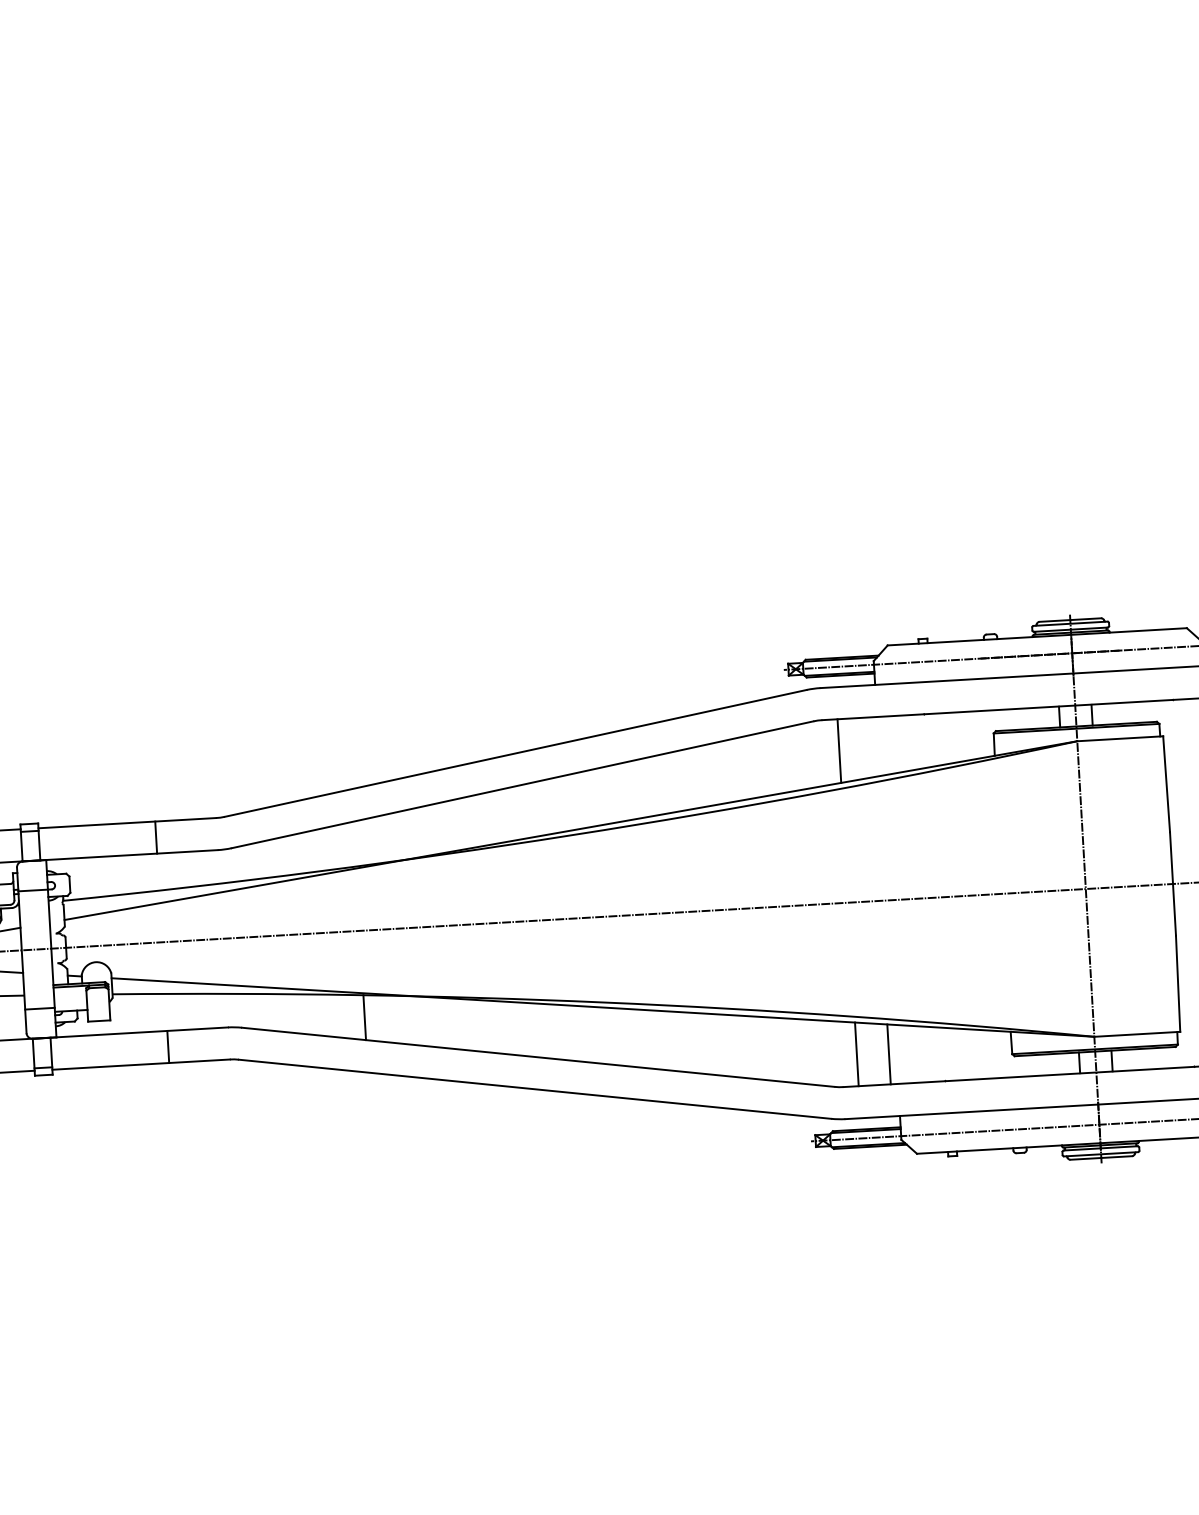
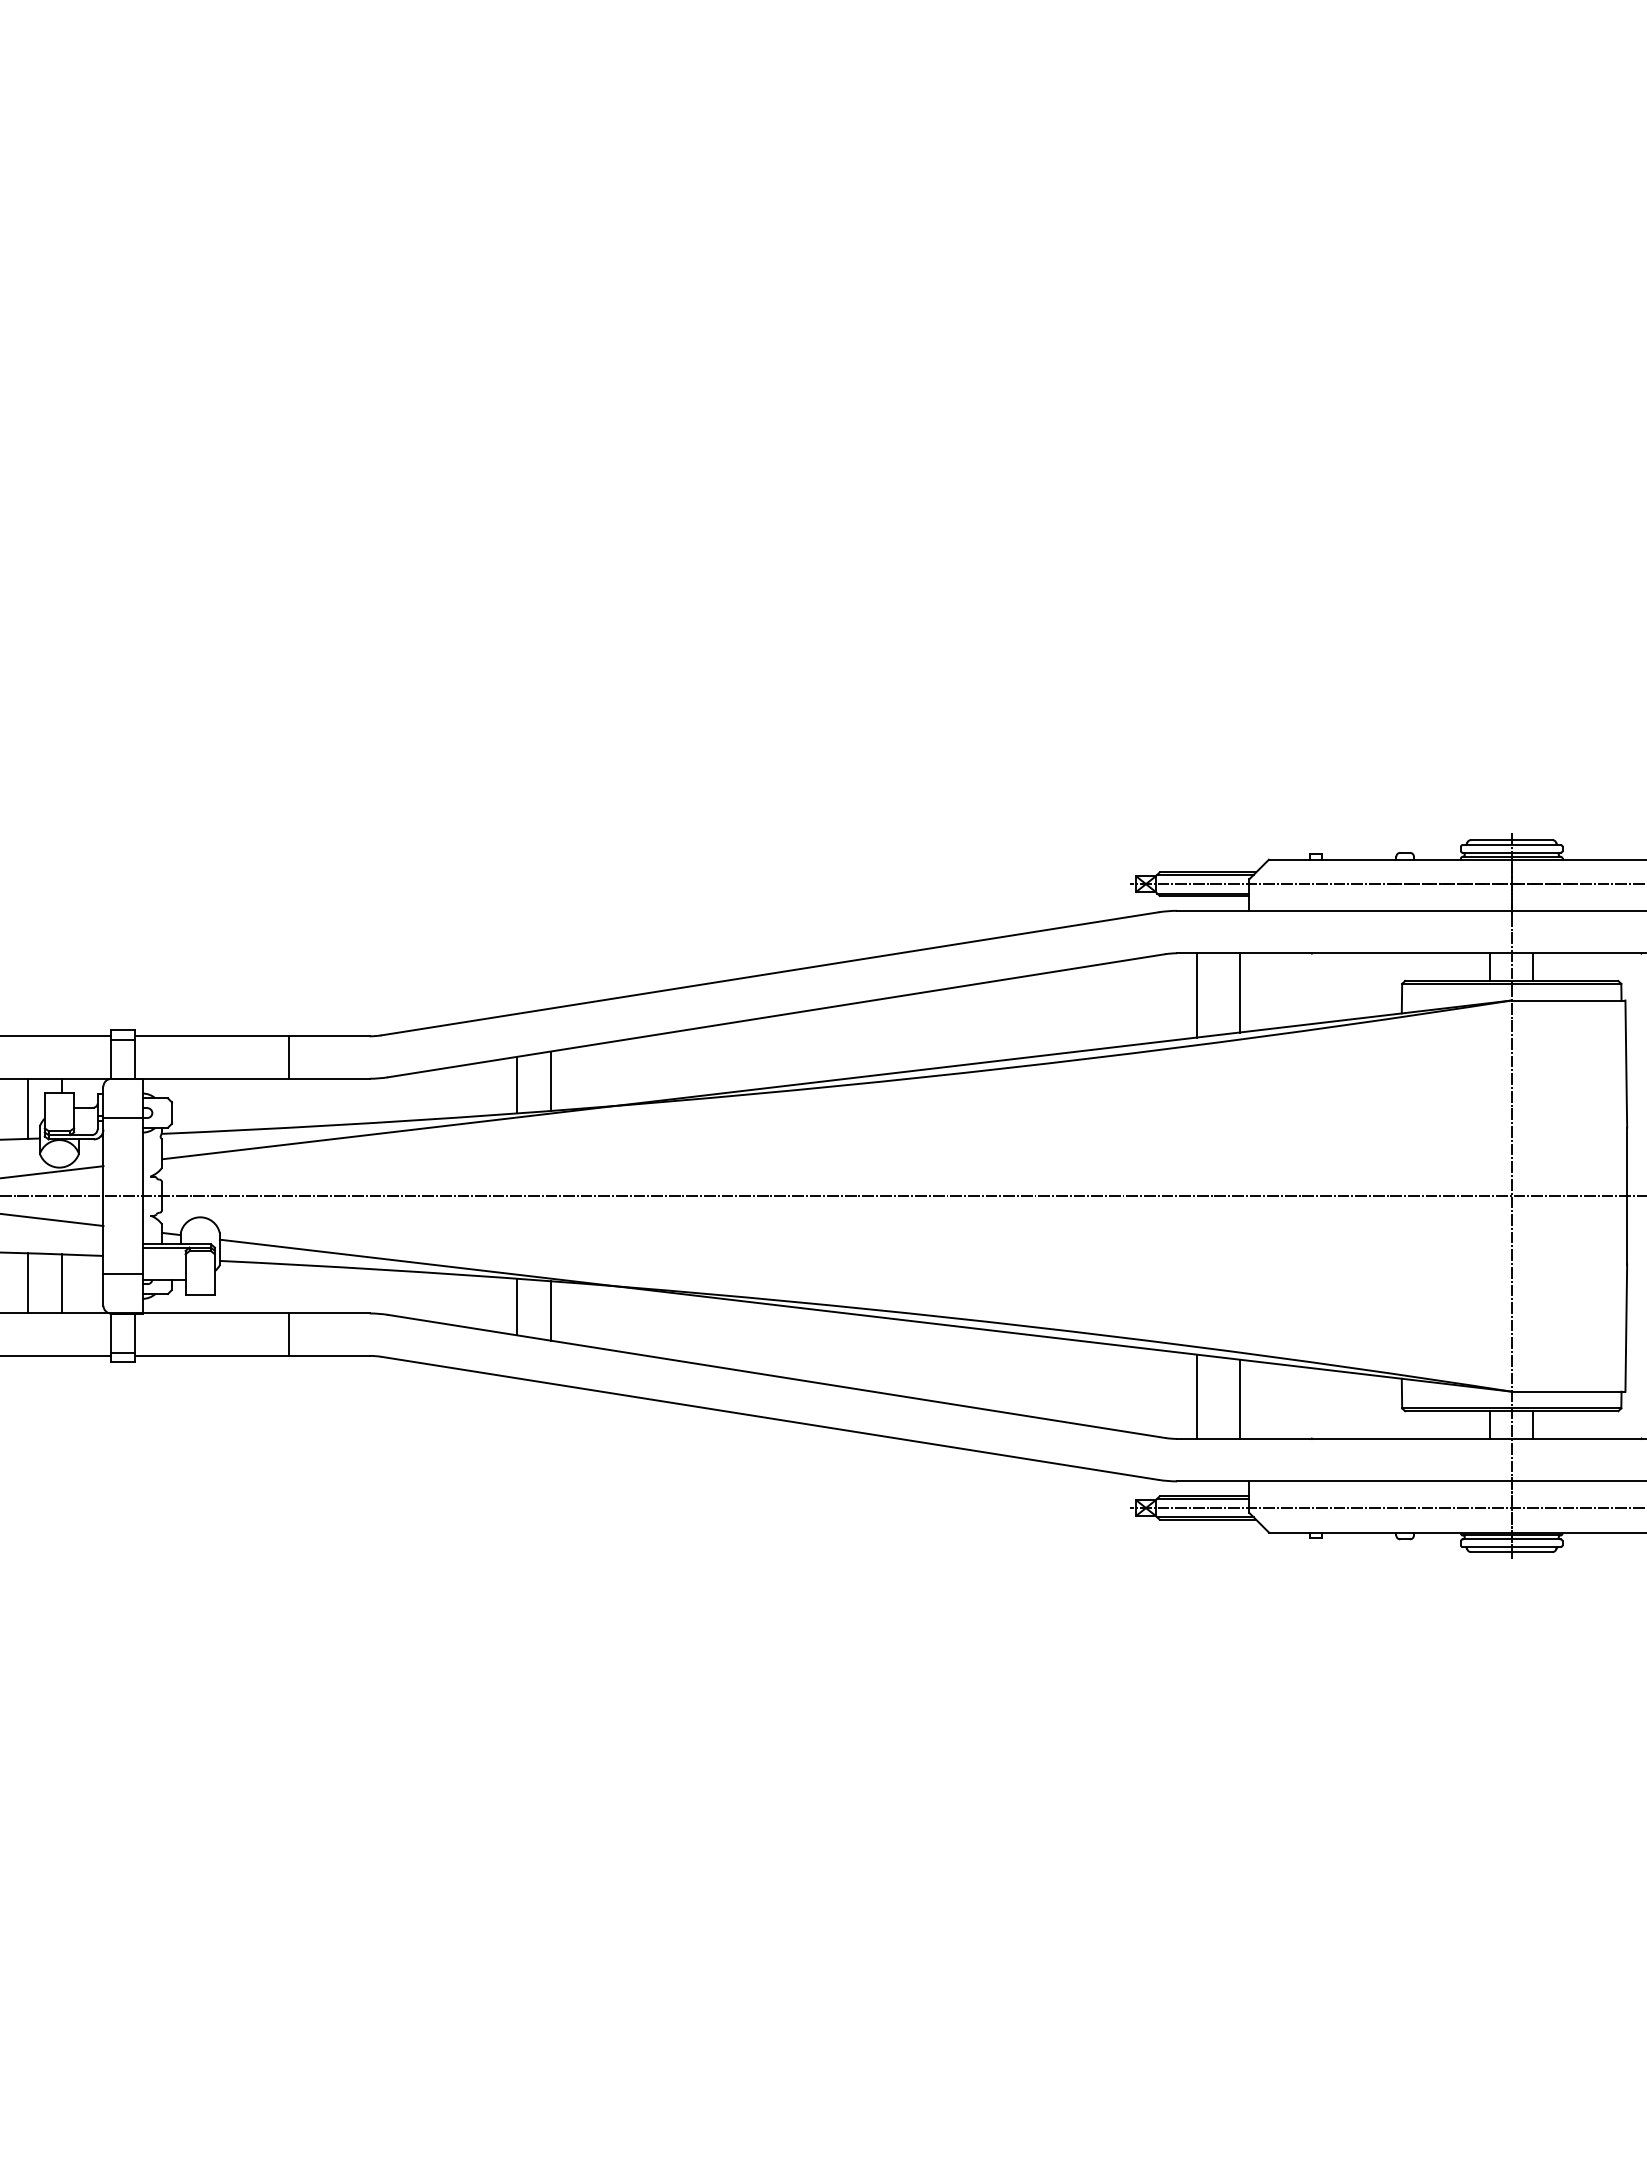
line: (871, 747) -> (1239, 992), added
line: (354, 843) -> (550, 1080), added
line: (329, 848) -> (516, 1084), added
line: (338, 1015) -> (516, 1306), added

